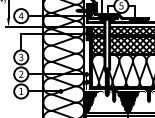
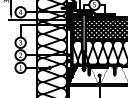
hatch: (128, 101) -> (99, 75), removed

